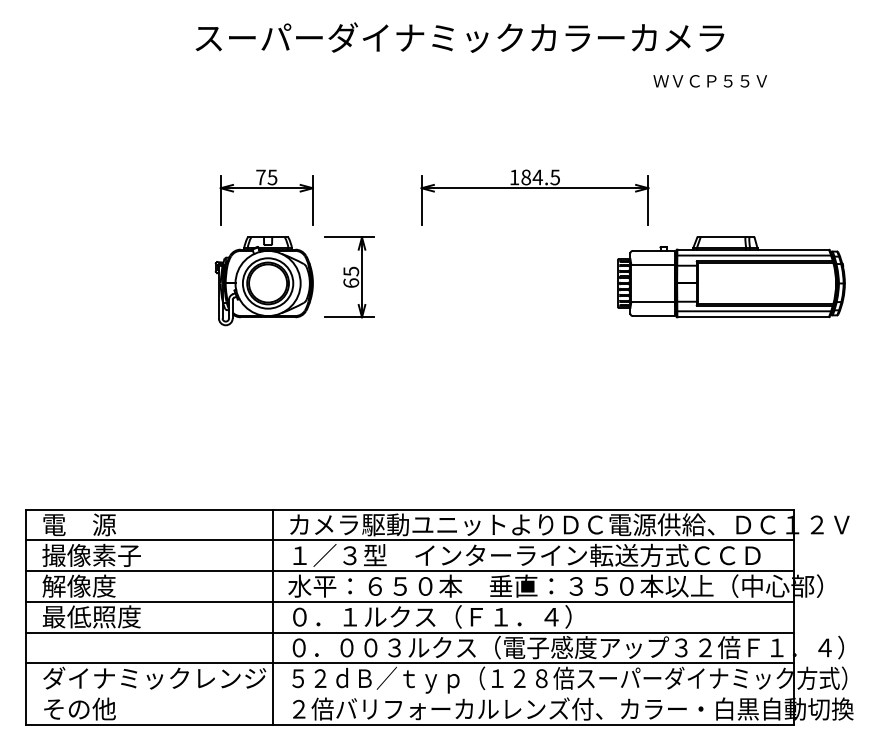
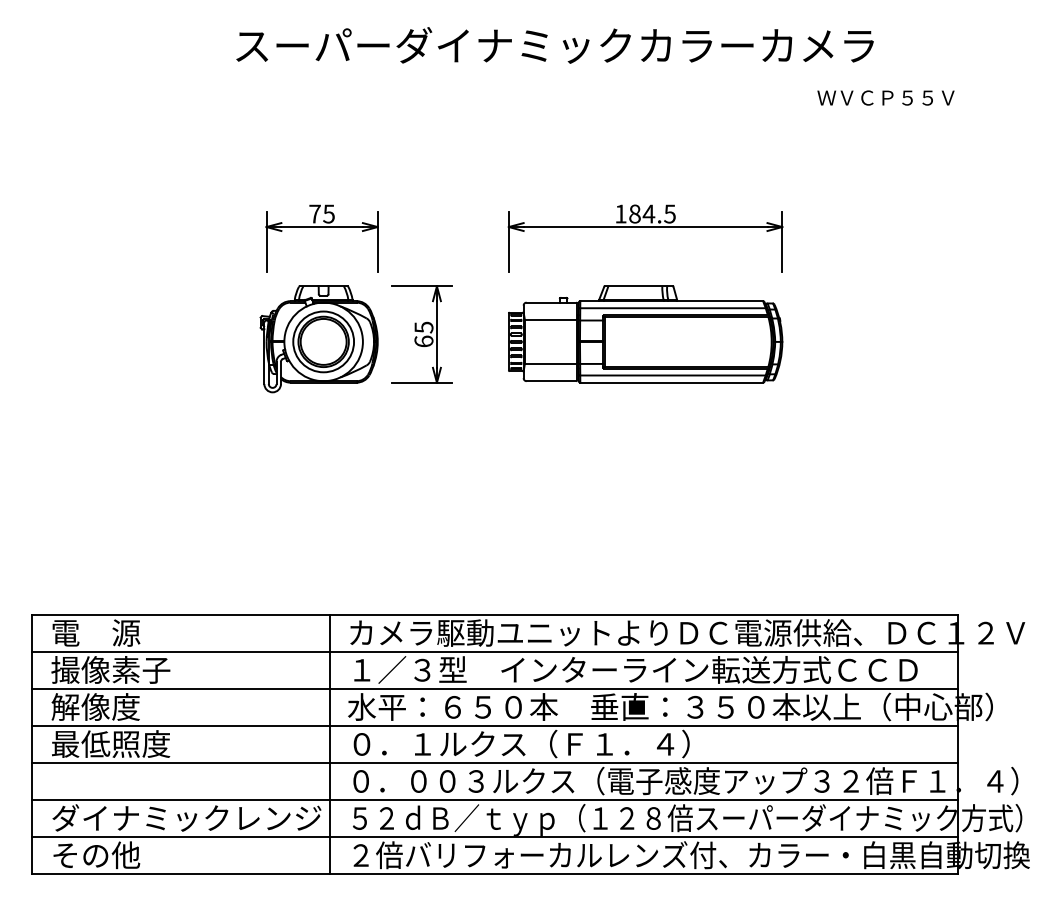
text: (709, 80) -> (885, 97), moved
part: (731, 277) -> (645, 334), moved
line: (409, 694) -> (494, 837), added

